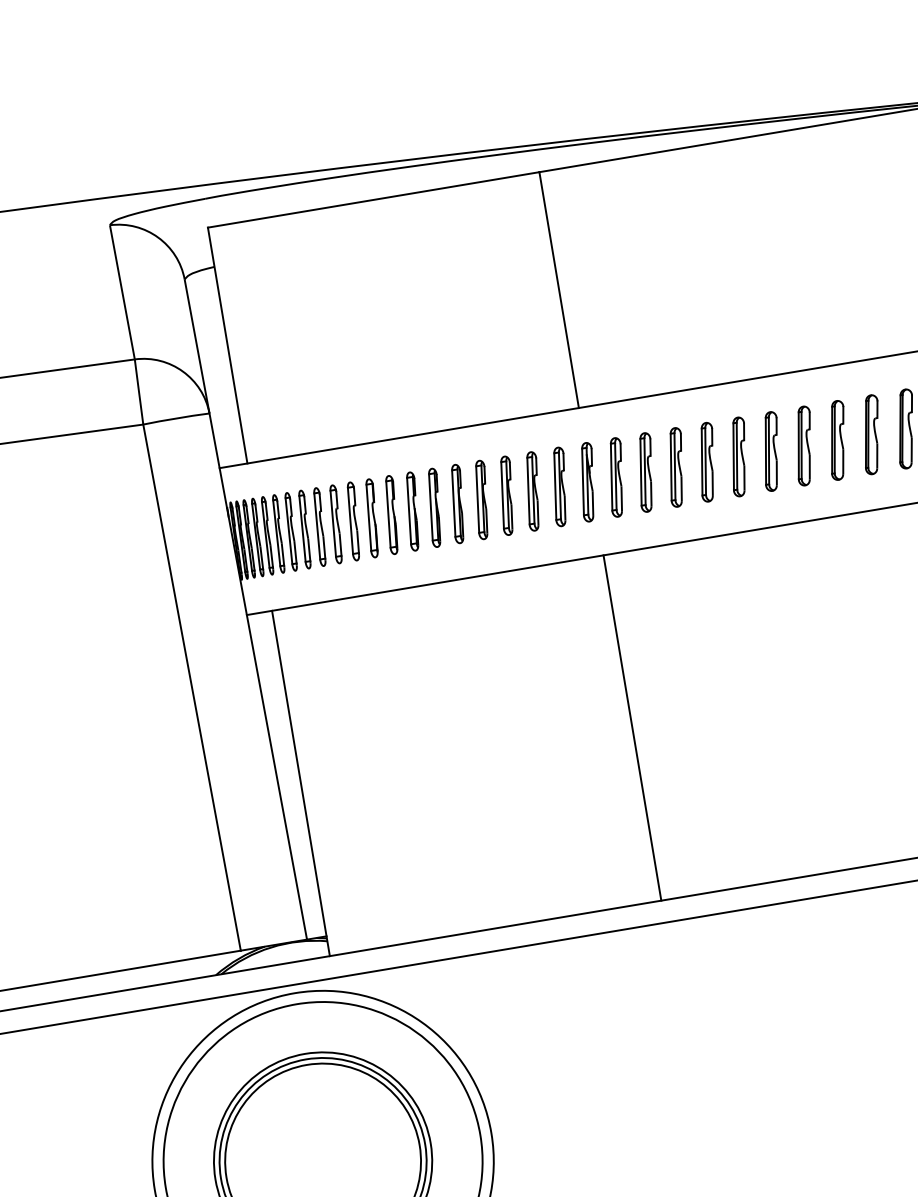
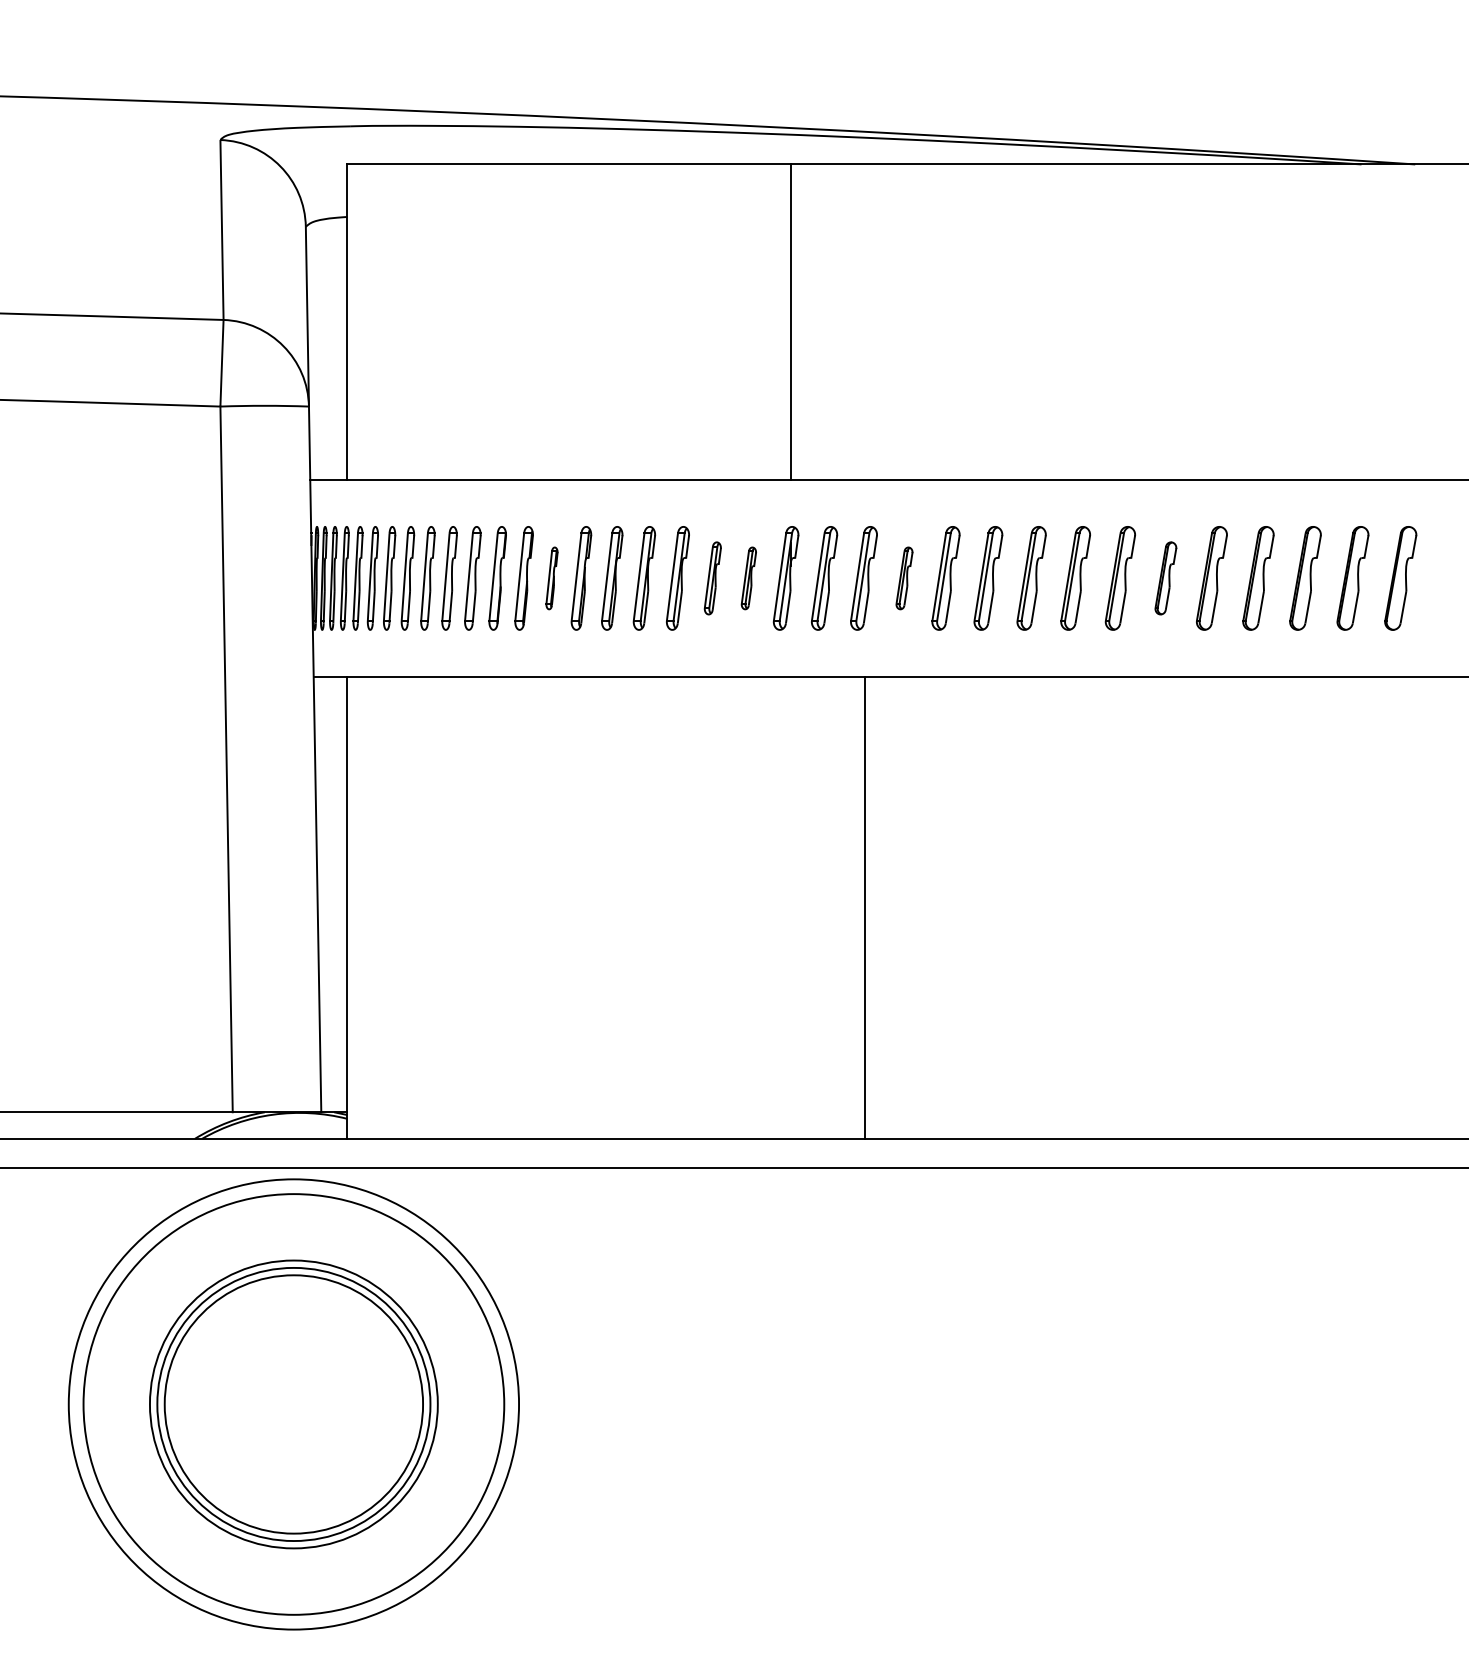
part: (871, 434) -> (1165, 578), size x0.7
part: (676, 467) -> (904, 578), size x0.6
part: (559, 487) -> (748, 578), size x0.6
part: (532, 491) -> (712, 578), size x0.7
part: (412, 511) -> (551, 578), size x0.6
line: (632, 727) -> (864, 907), moved

